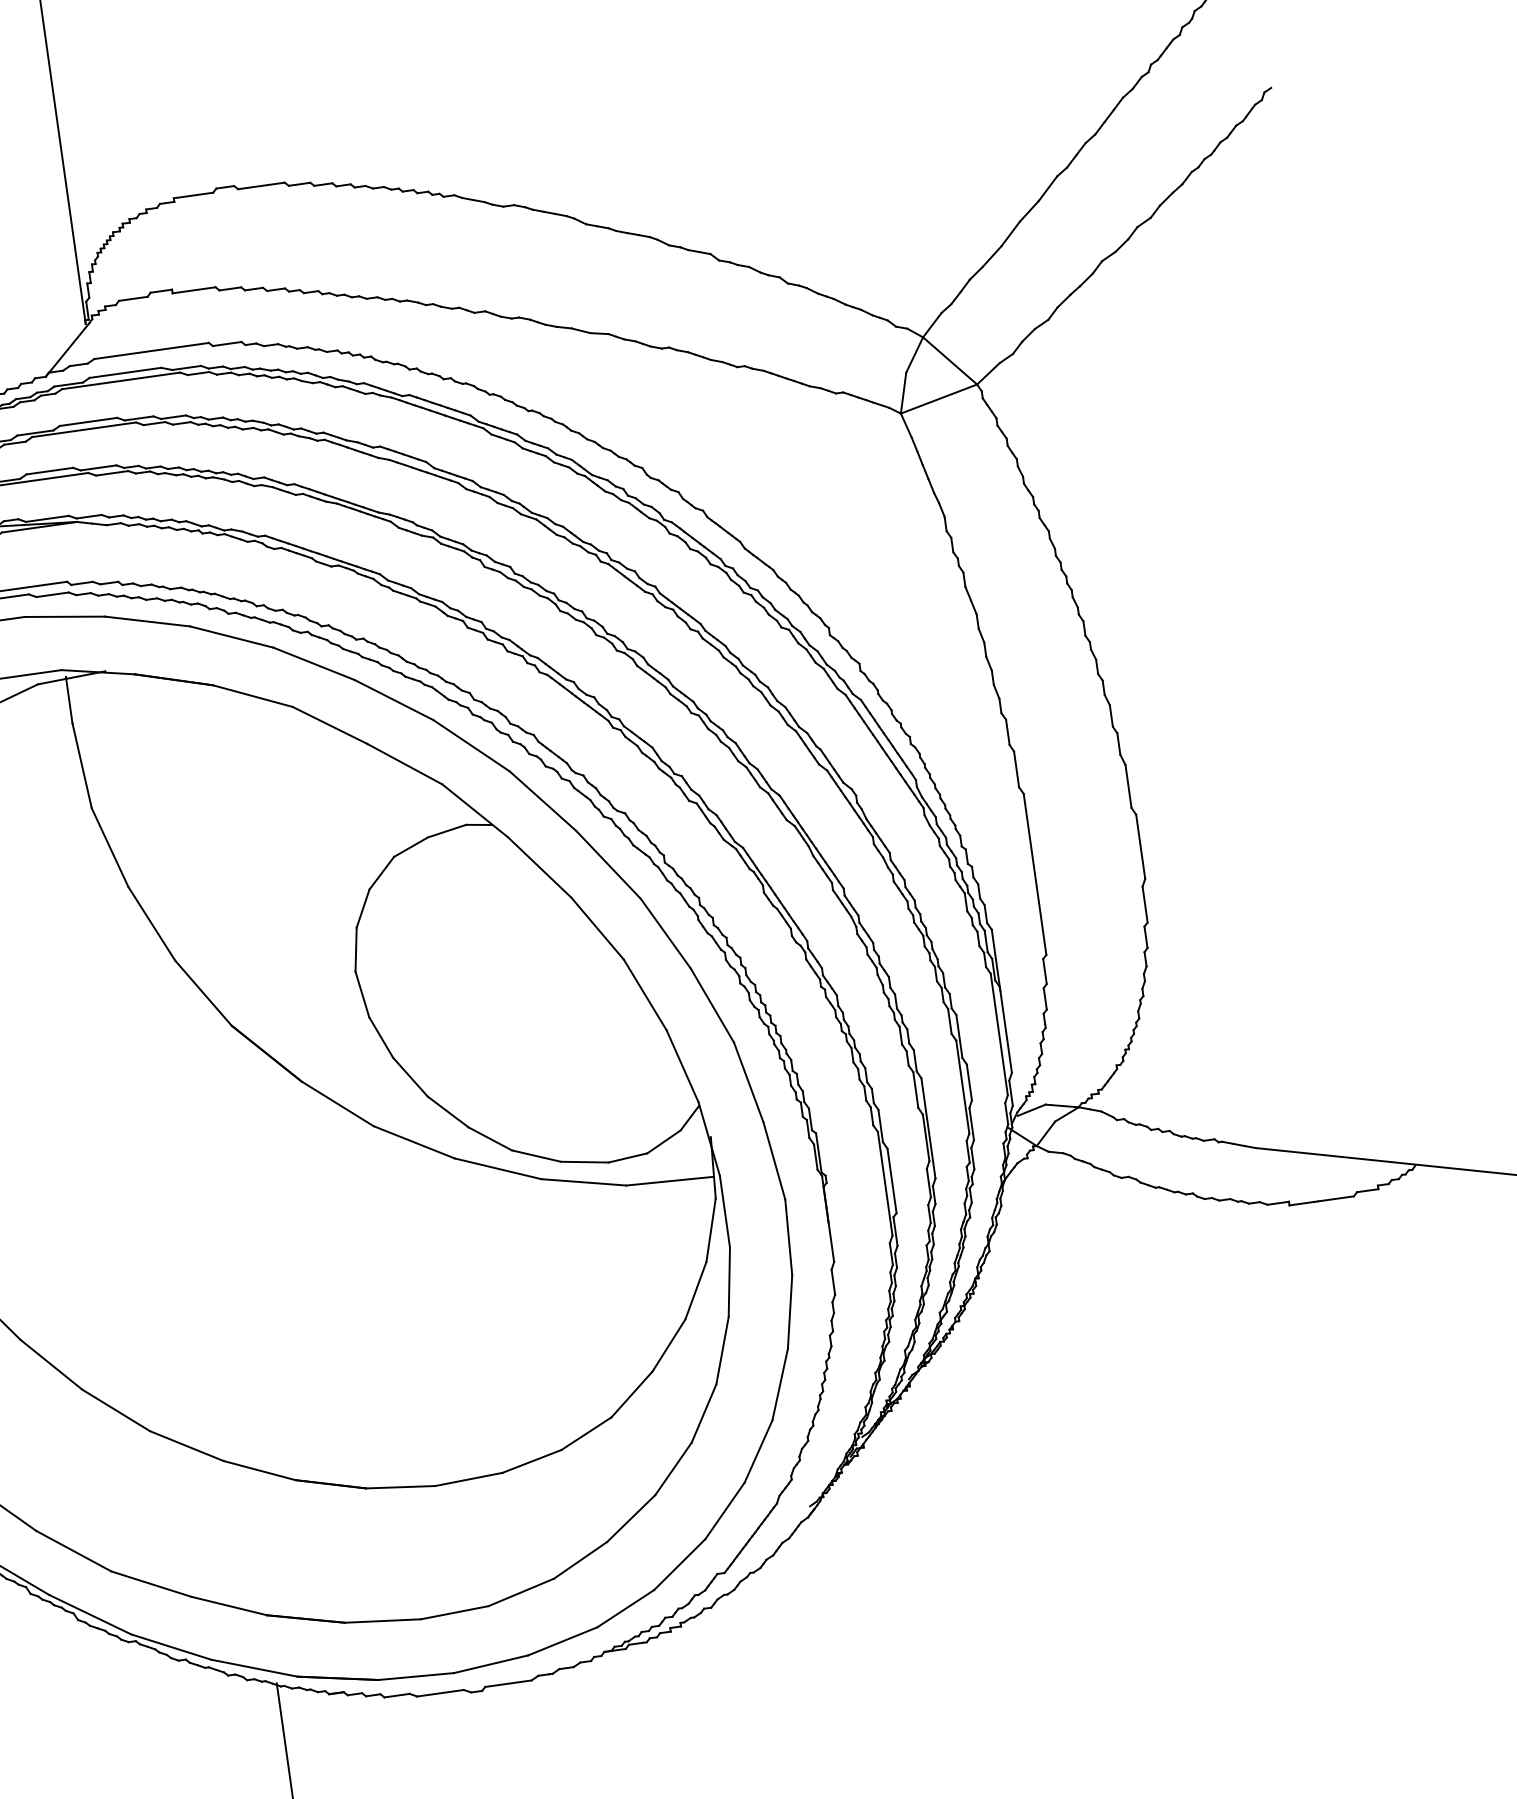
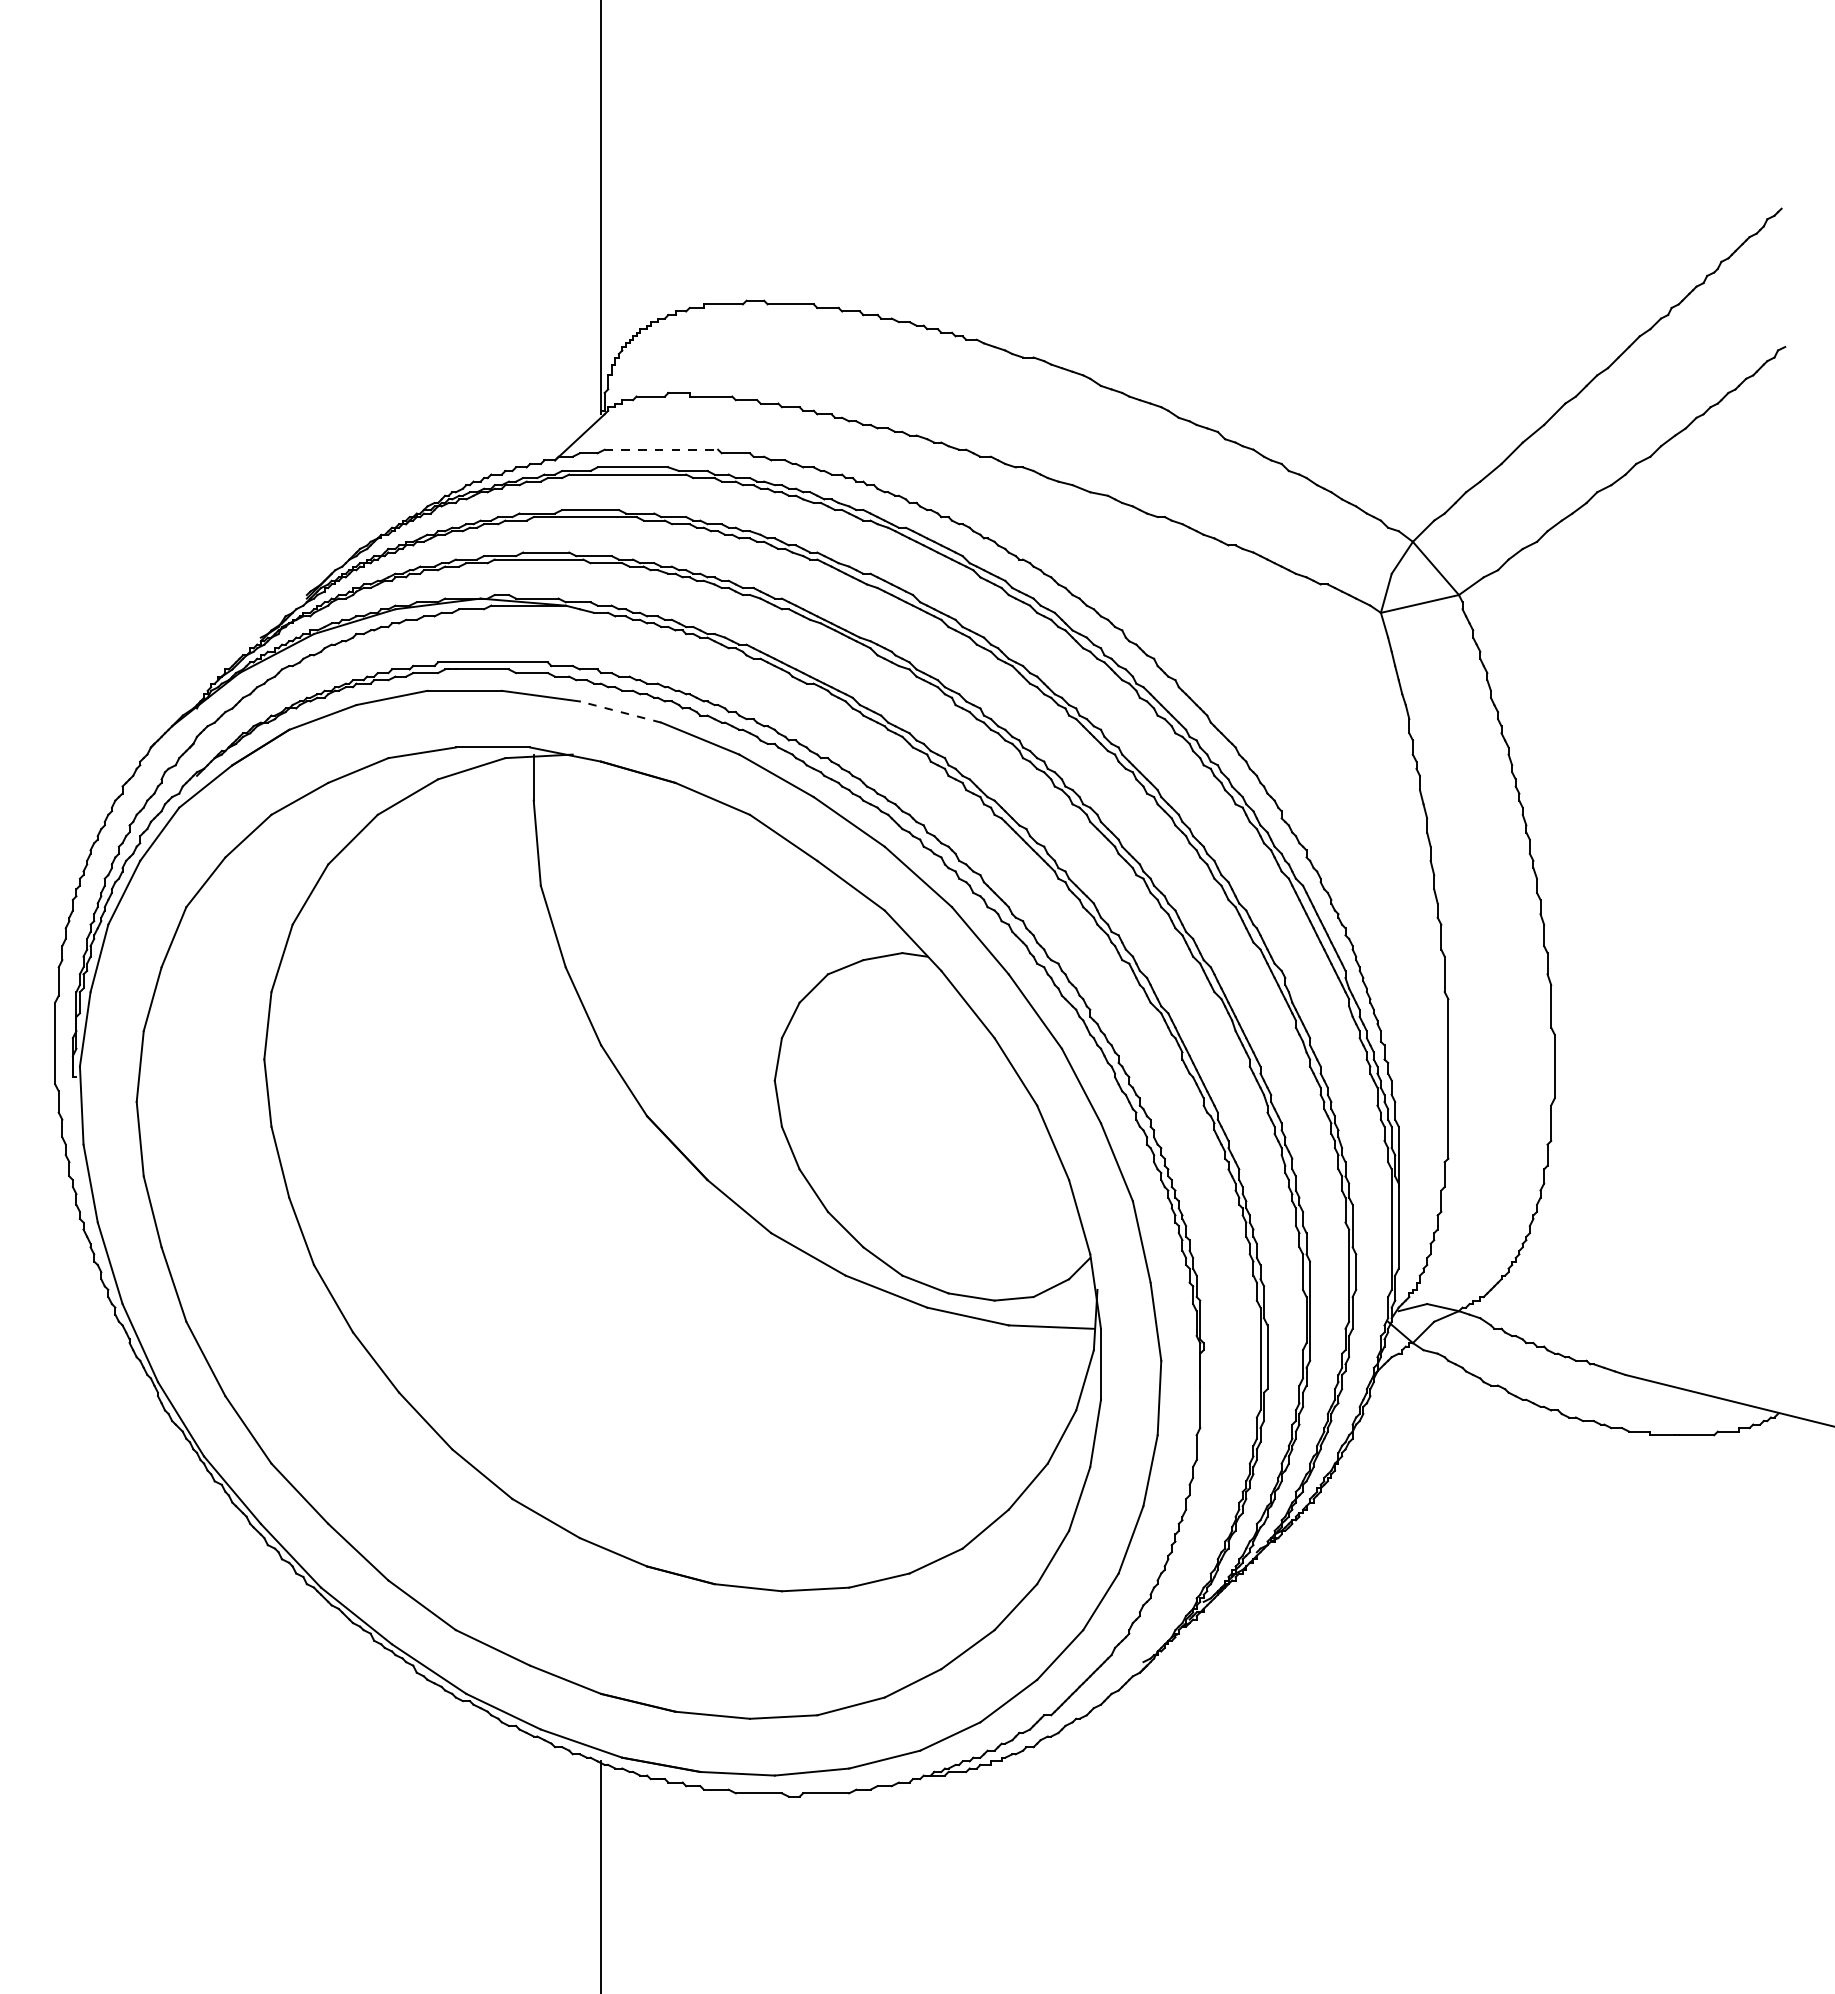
line: (151, 350) -> (661, 449), solid -> dashed
line: (147, 621) -> (620, 711), solid -> dashed

